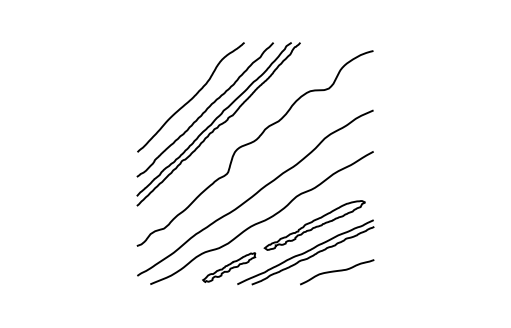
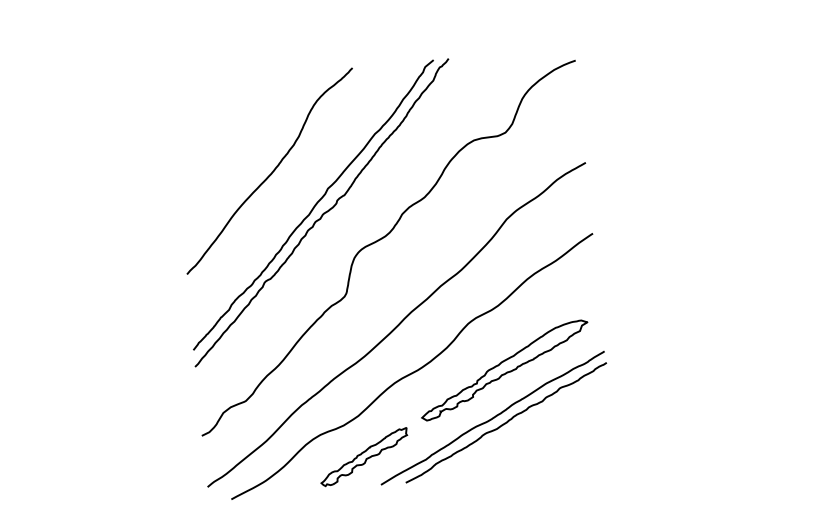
curve: (205, 109) -> (296, 189), removed
curve: (337, 271) -> (551, 445), removed

